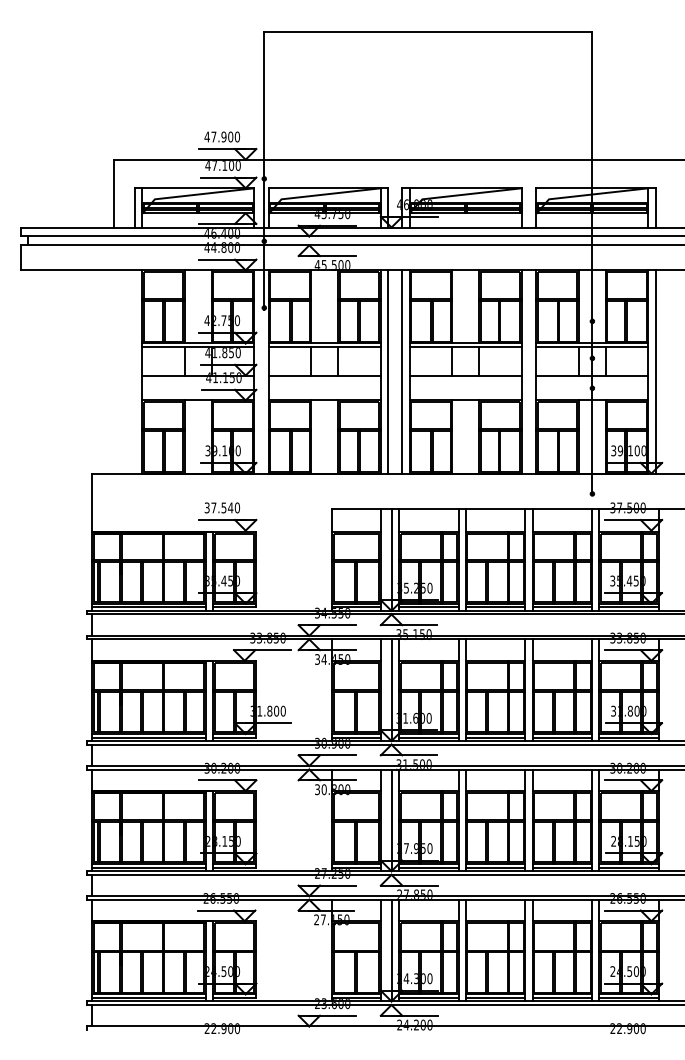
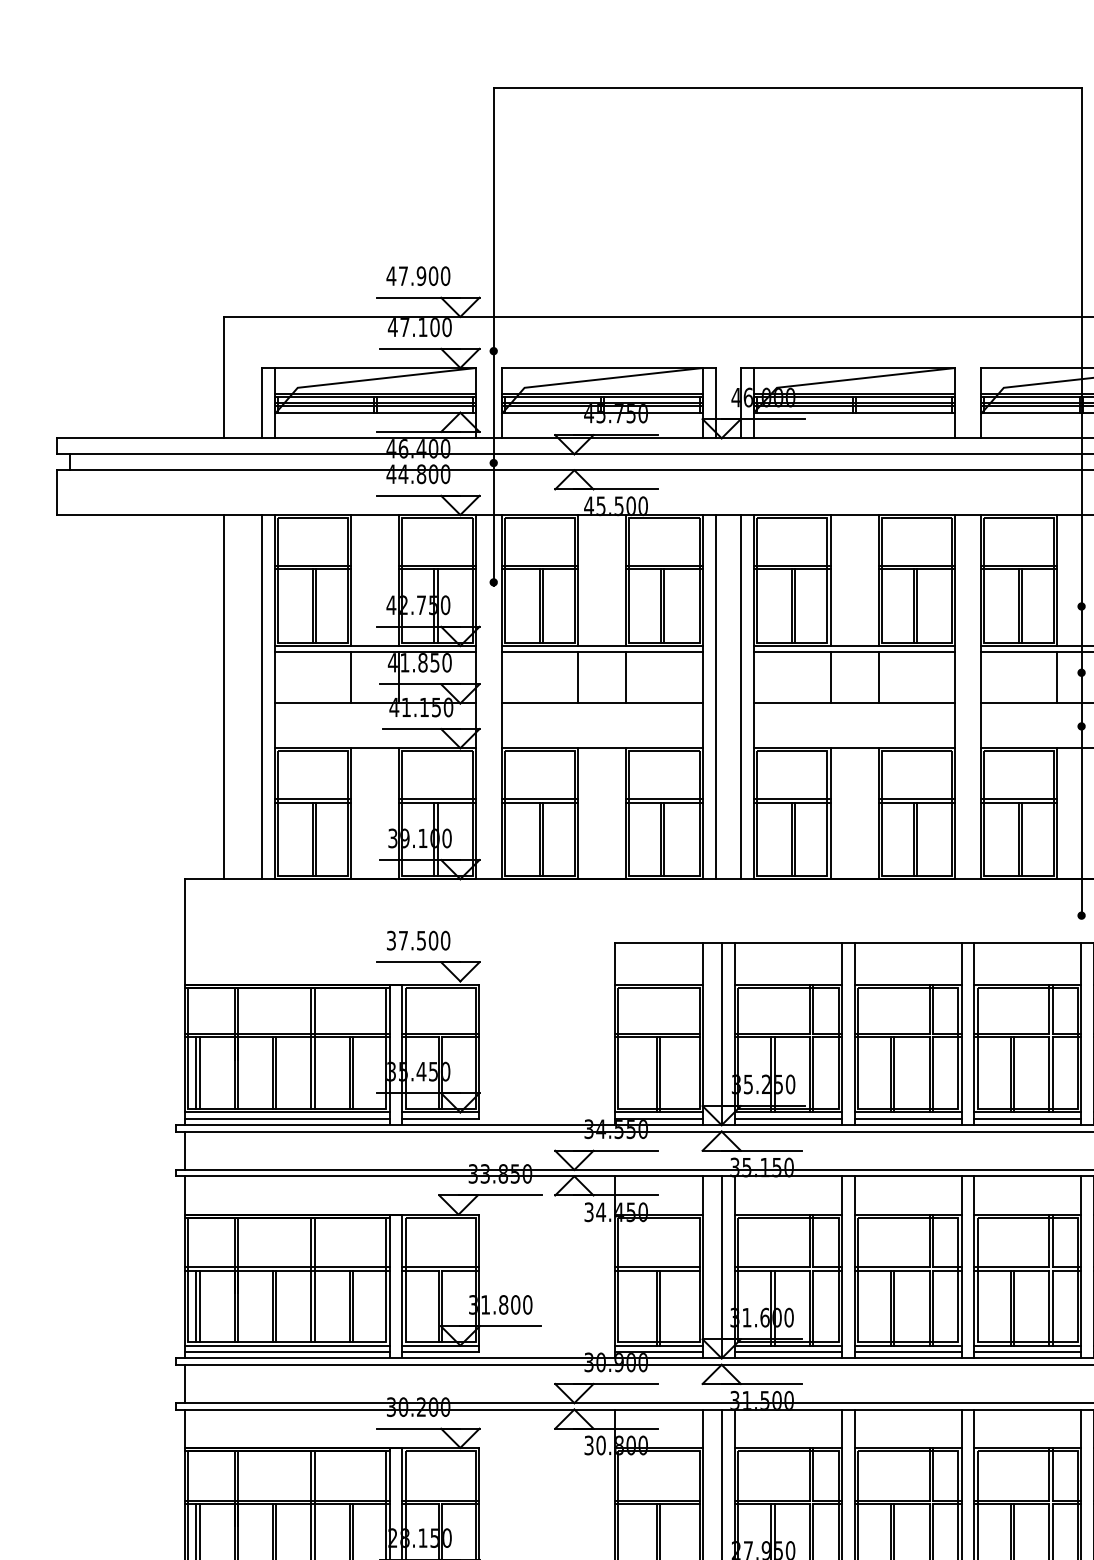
line: (113, 371) -> (223, 696), added
line: (134, 371) -> (261, 696), added
text: (230, 507) -> (433, 939), 37.540 -> 37.500

